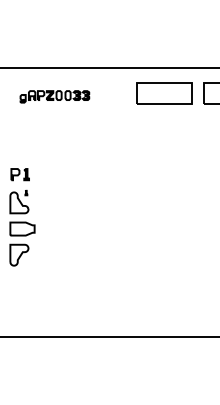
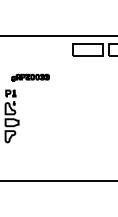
part: (54, 96) -> (30, 77), moved

